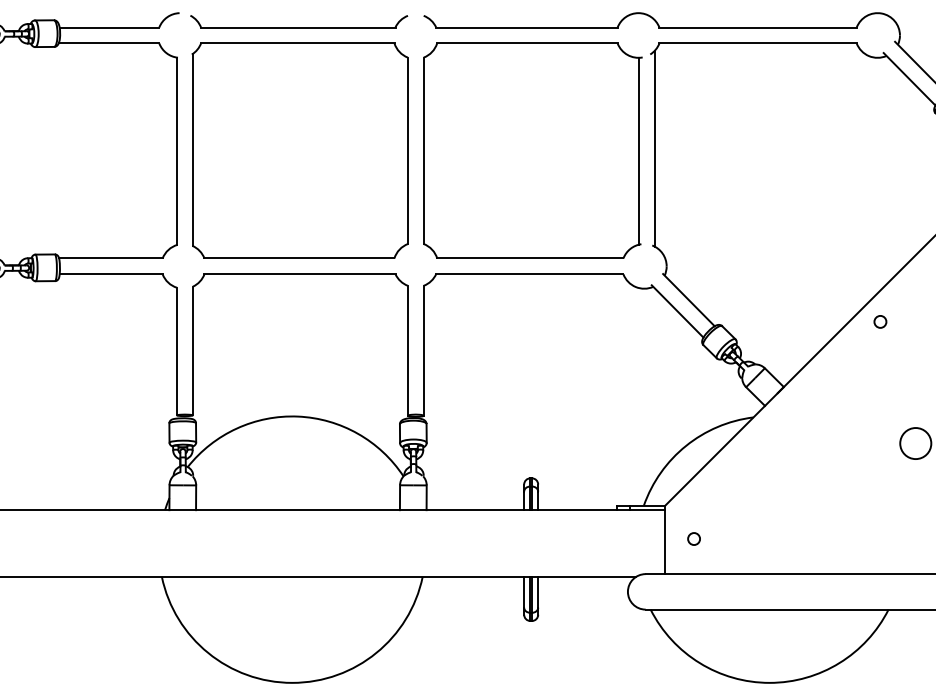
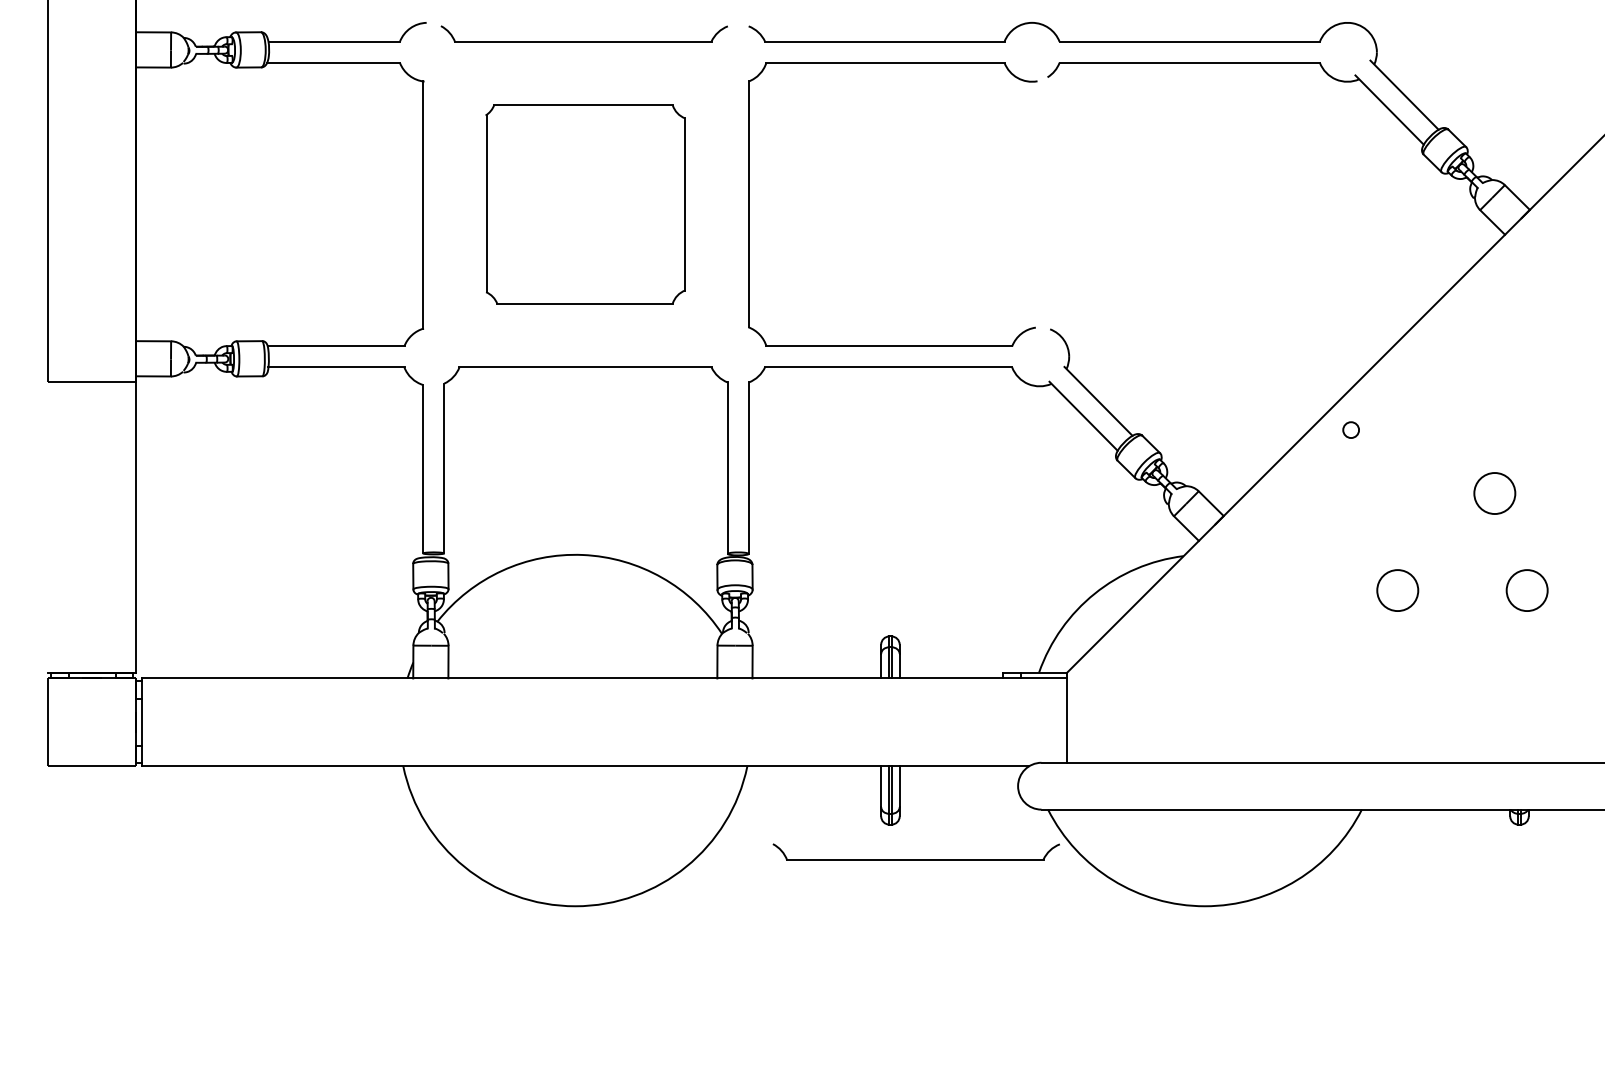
line: (654, 148) -> (1053, 201), removed
part: (299, 150) -> (585, 204), size x0.7
line: (638, 150) -> (1032, 204), removed
part: (694, 539) -> (1105, 716), removed
part: (550, 647) -> (915, 859), added

